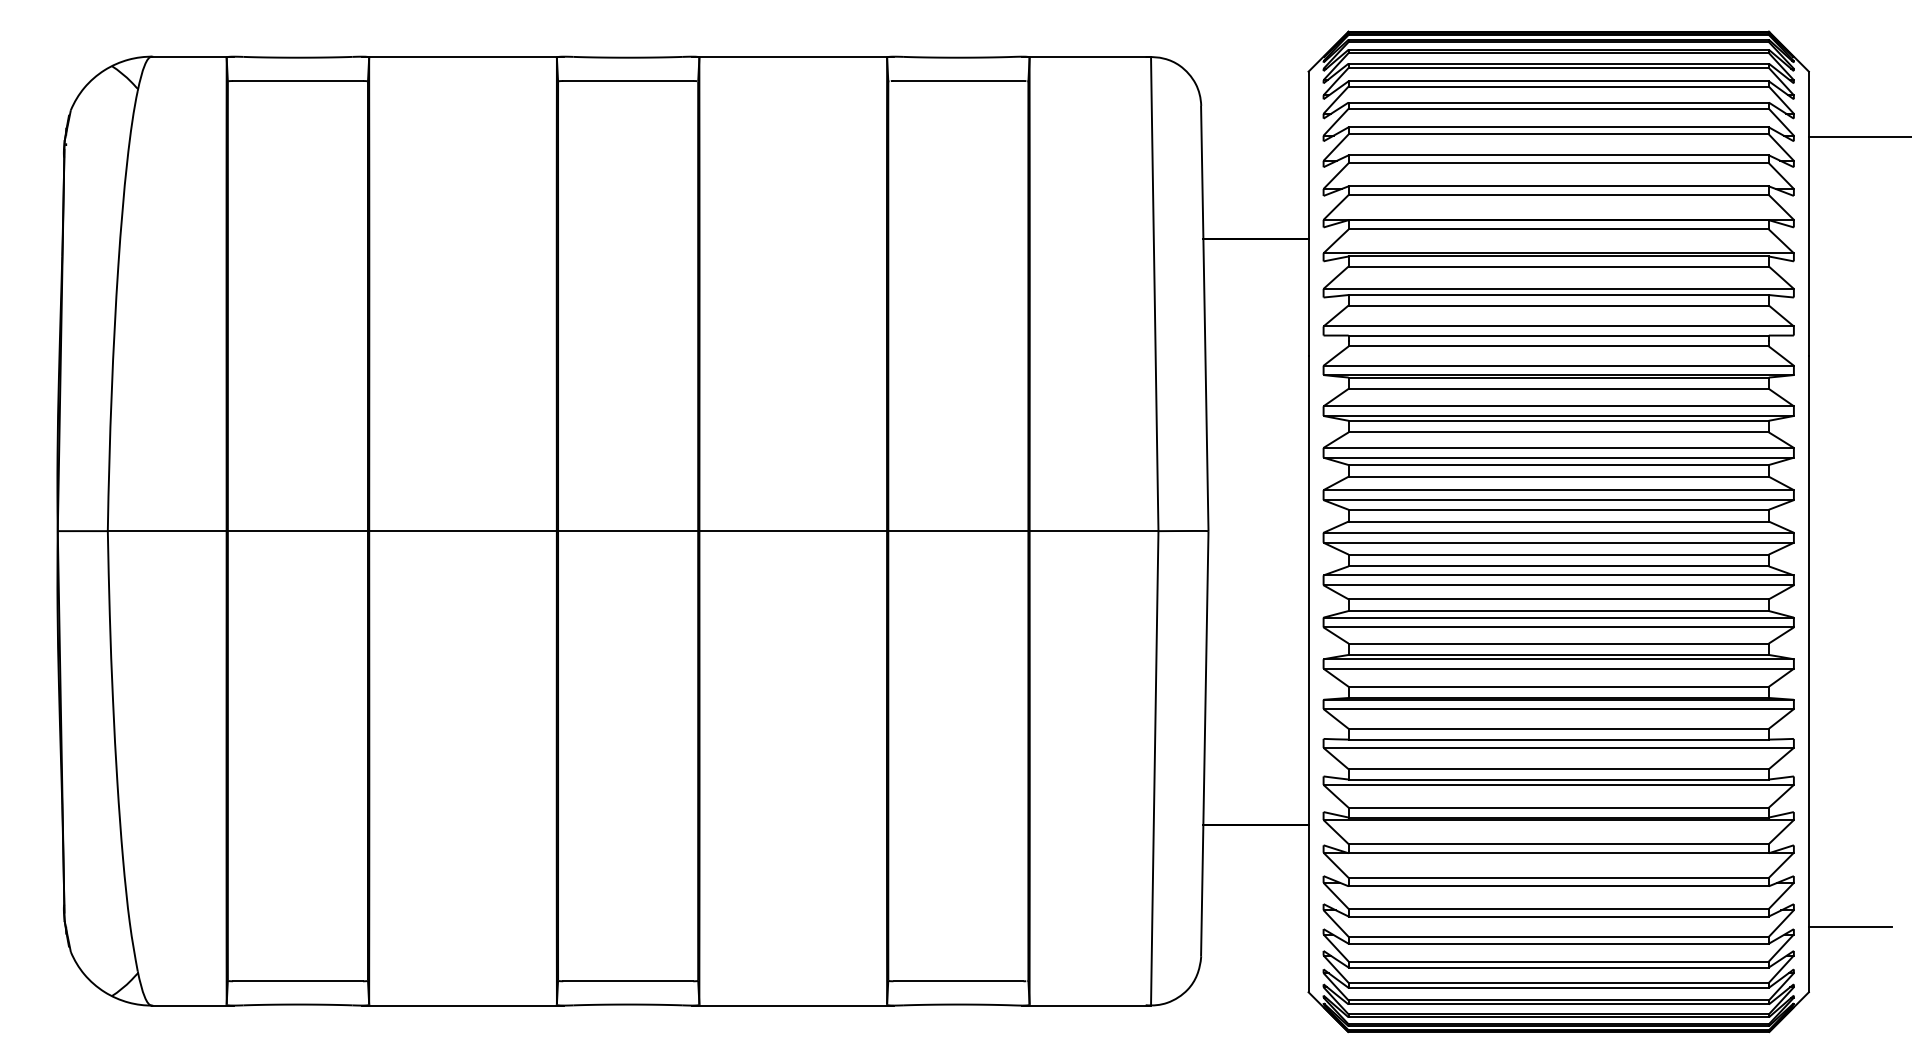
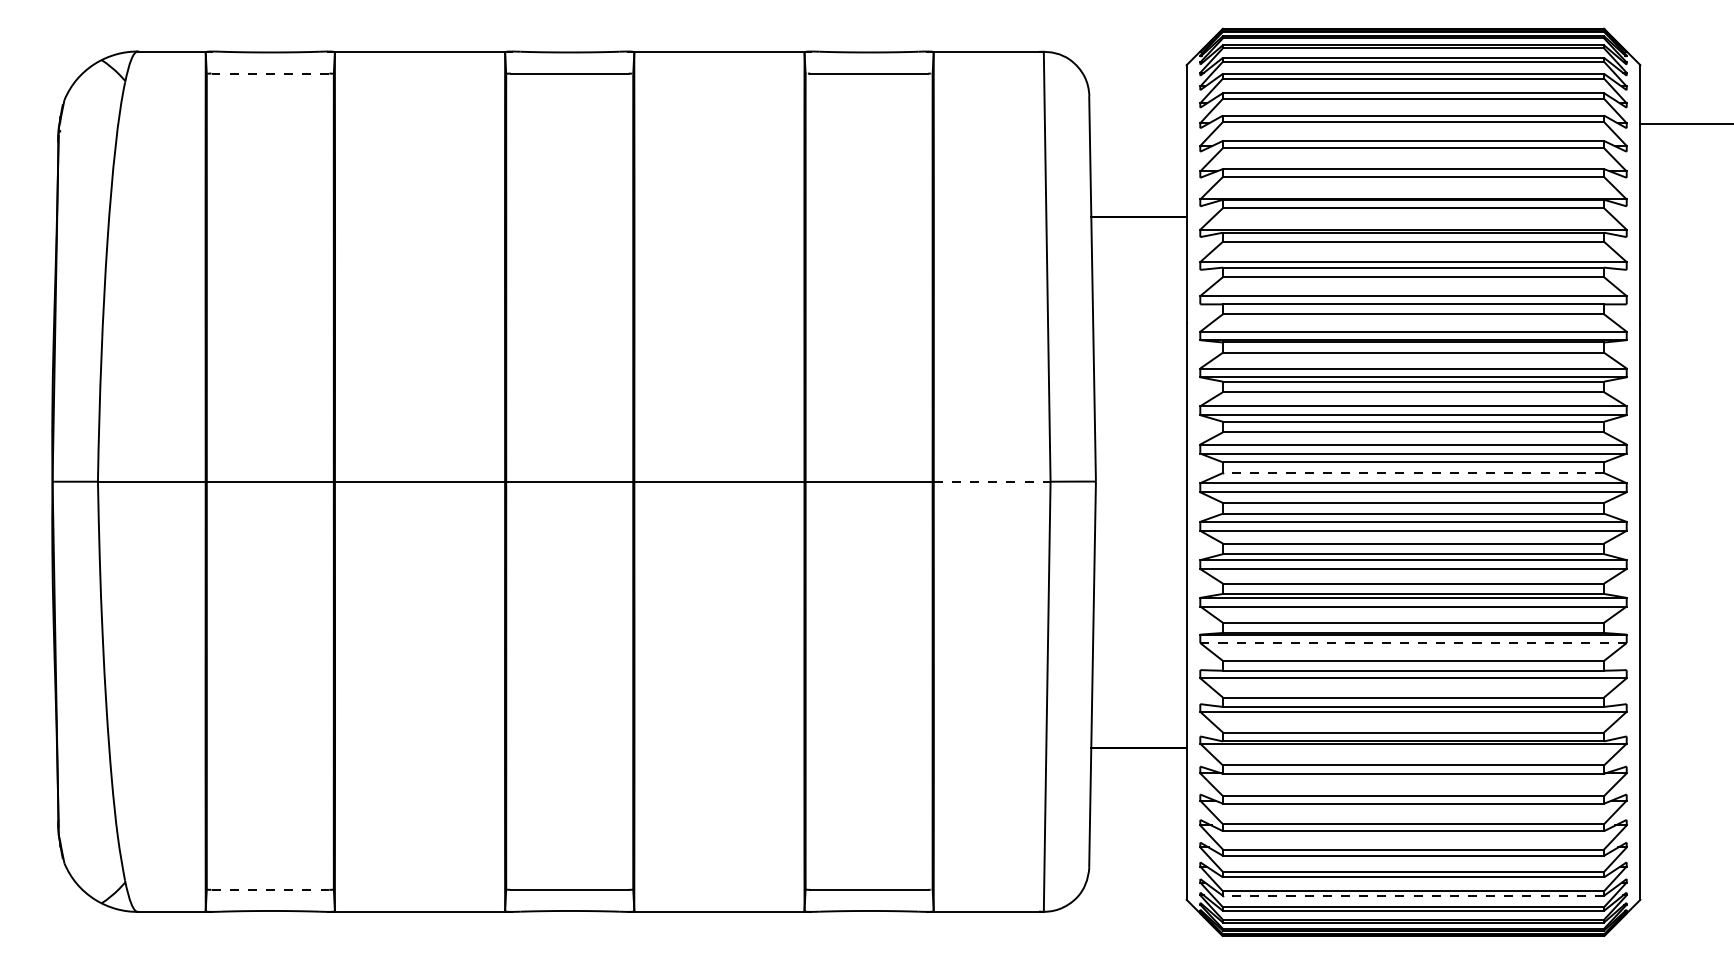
line: (298, 81) -> (270, 74), solid -> dashed
line: (1558, 521) -> (1413, 472), solid -> dashed
line: (1094, 531) -> (992, 482), solid -> dashed
line: (1559, 709) -> (1414, 643), solid -> dashed
line: (1849, 927) -> (1677, 841), removed
line: (298, 981) -> (270, 890), solid -> dashed
line: (1558, 987) -> (1413, 895), solid -> dashed

